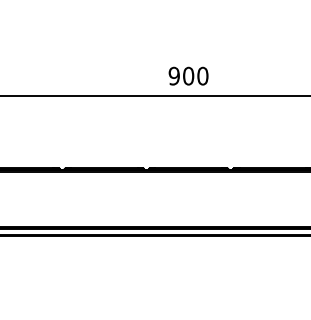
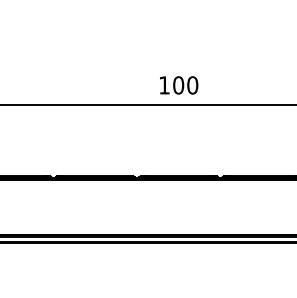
text: (173, 75) -> (163, 84), 900 -> 100

